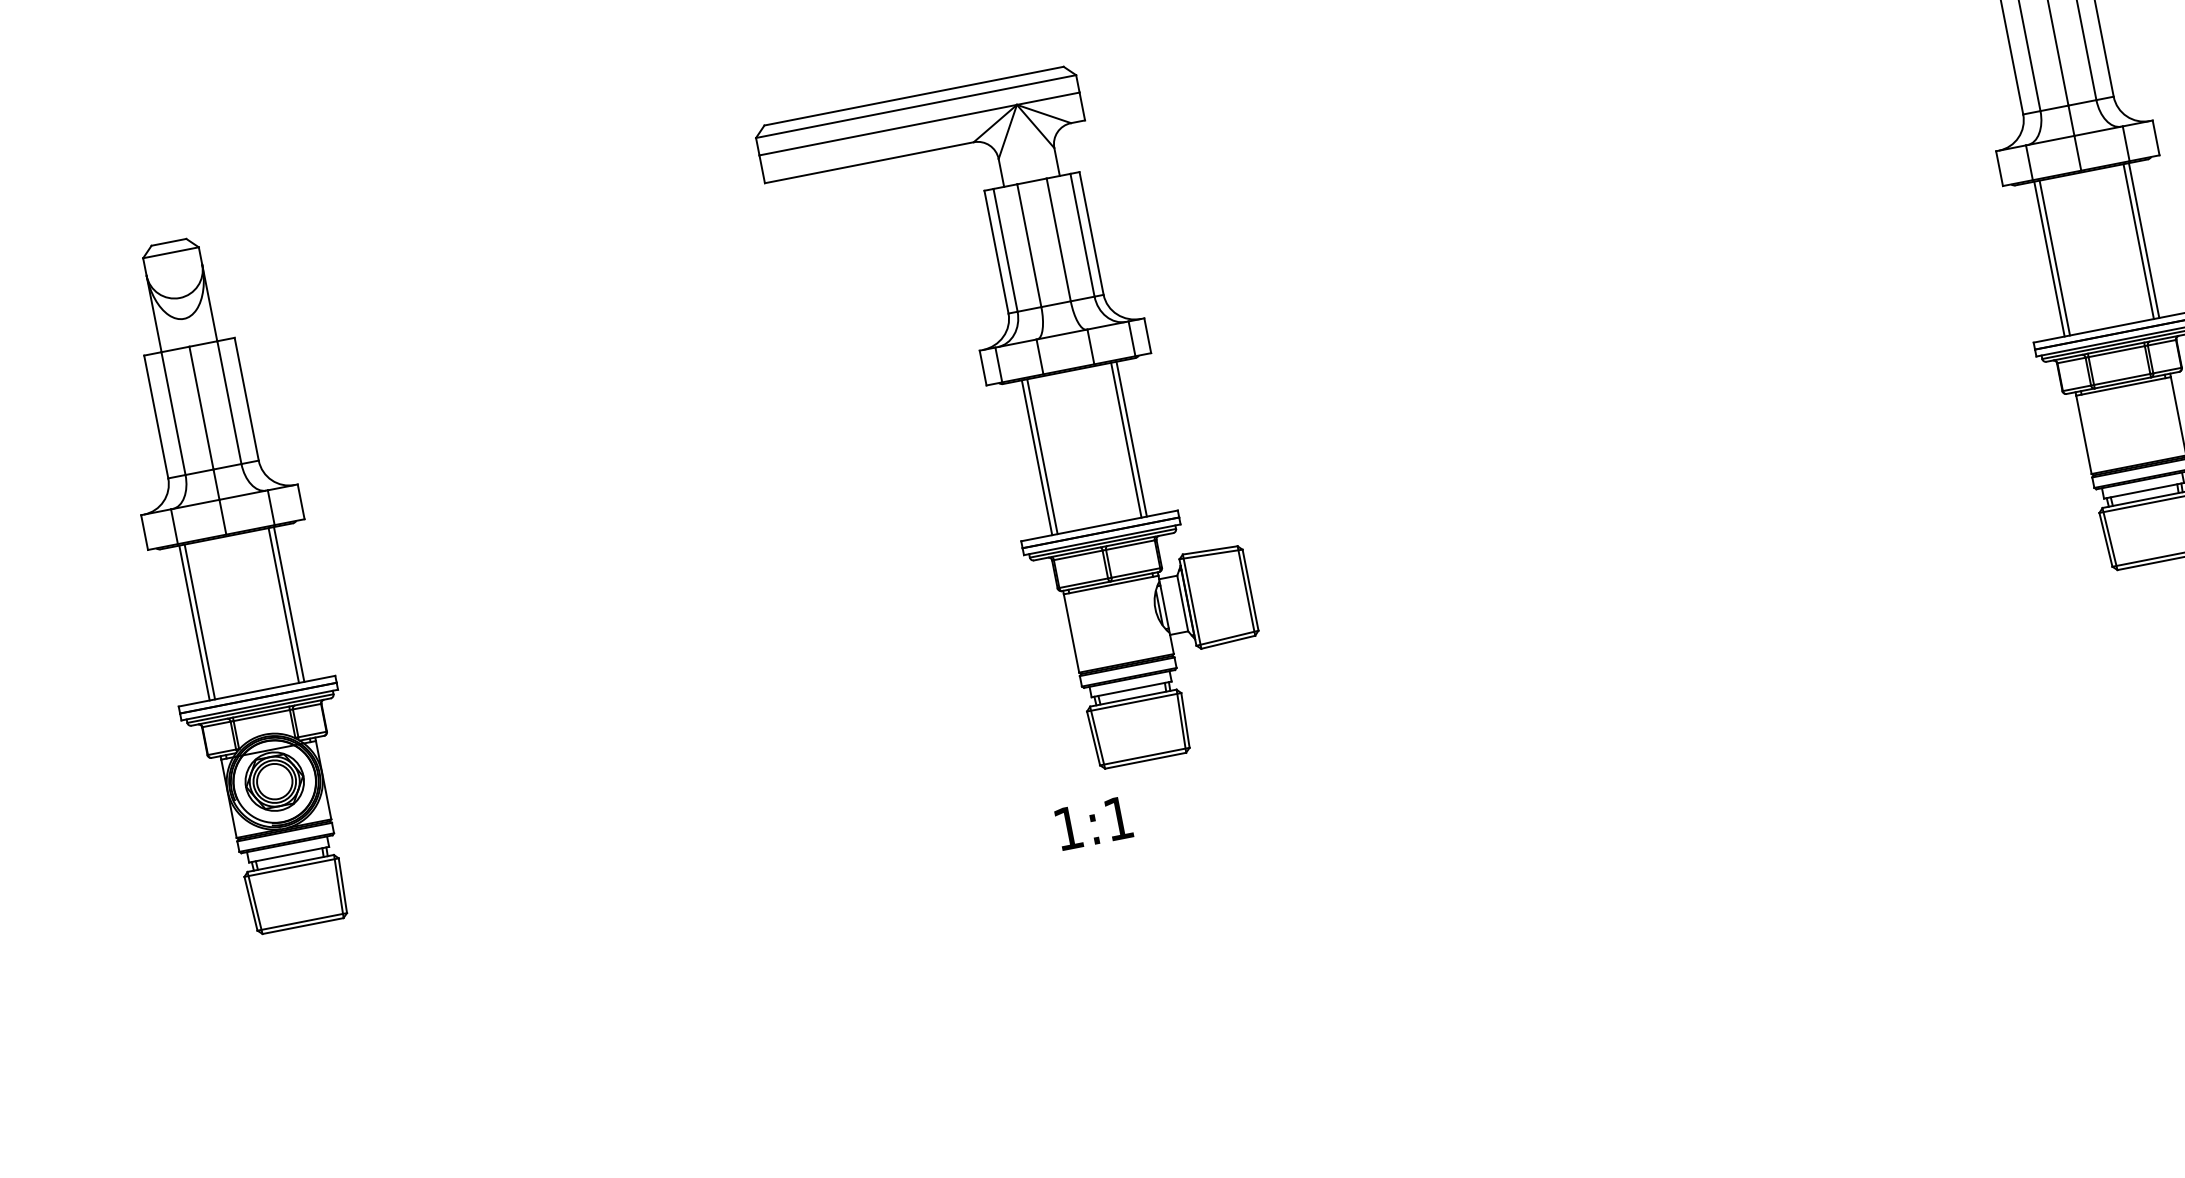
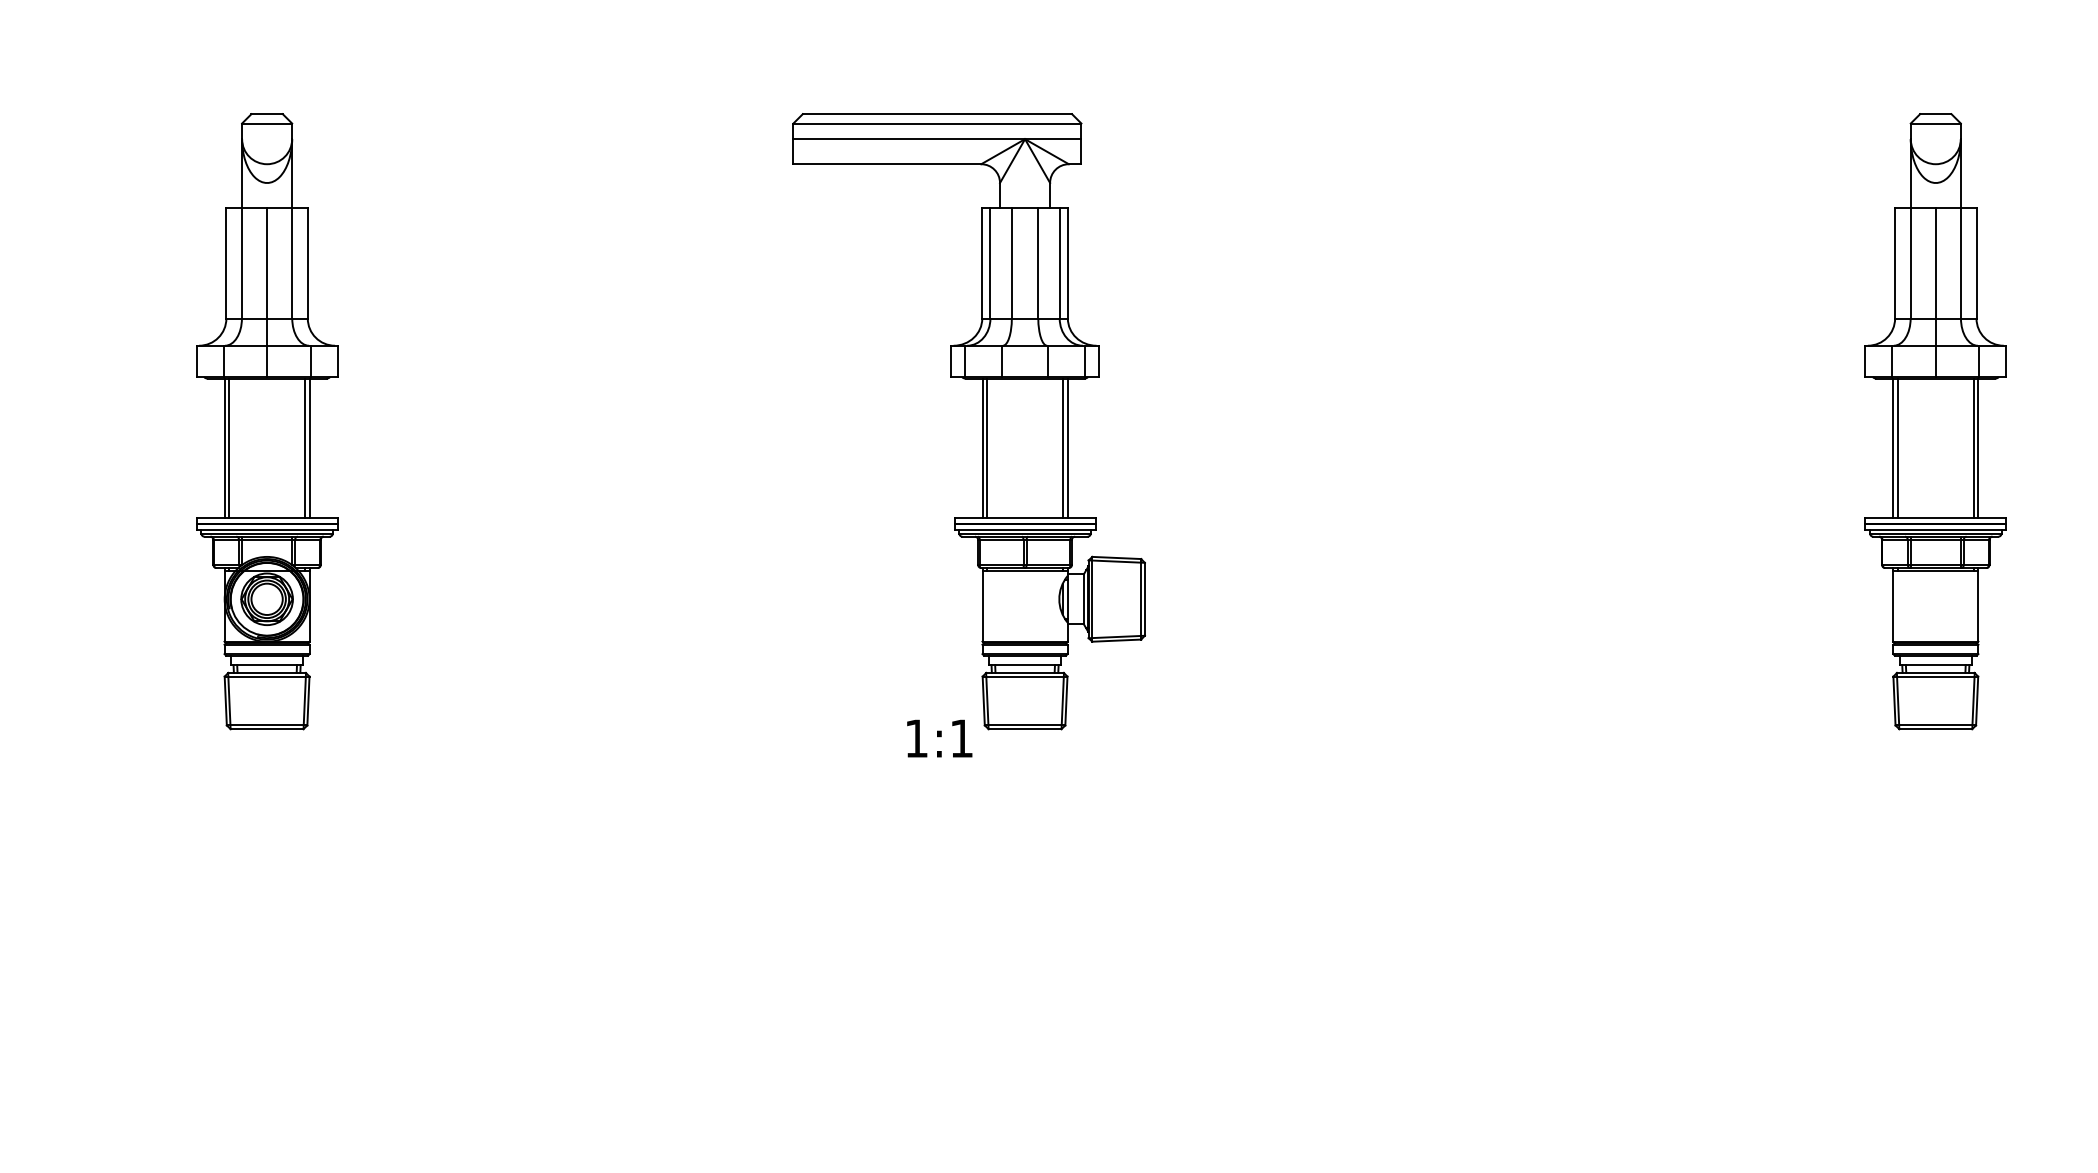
text: (1093, 823) -> (939, 738), moved

